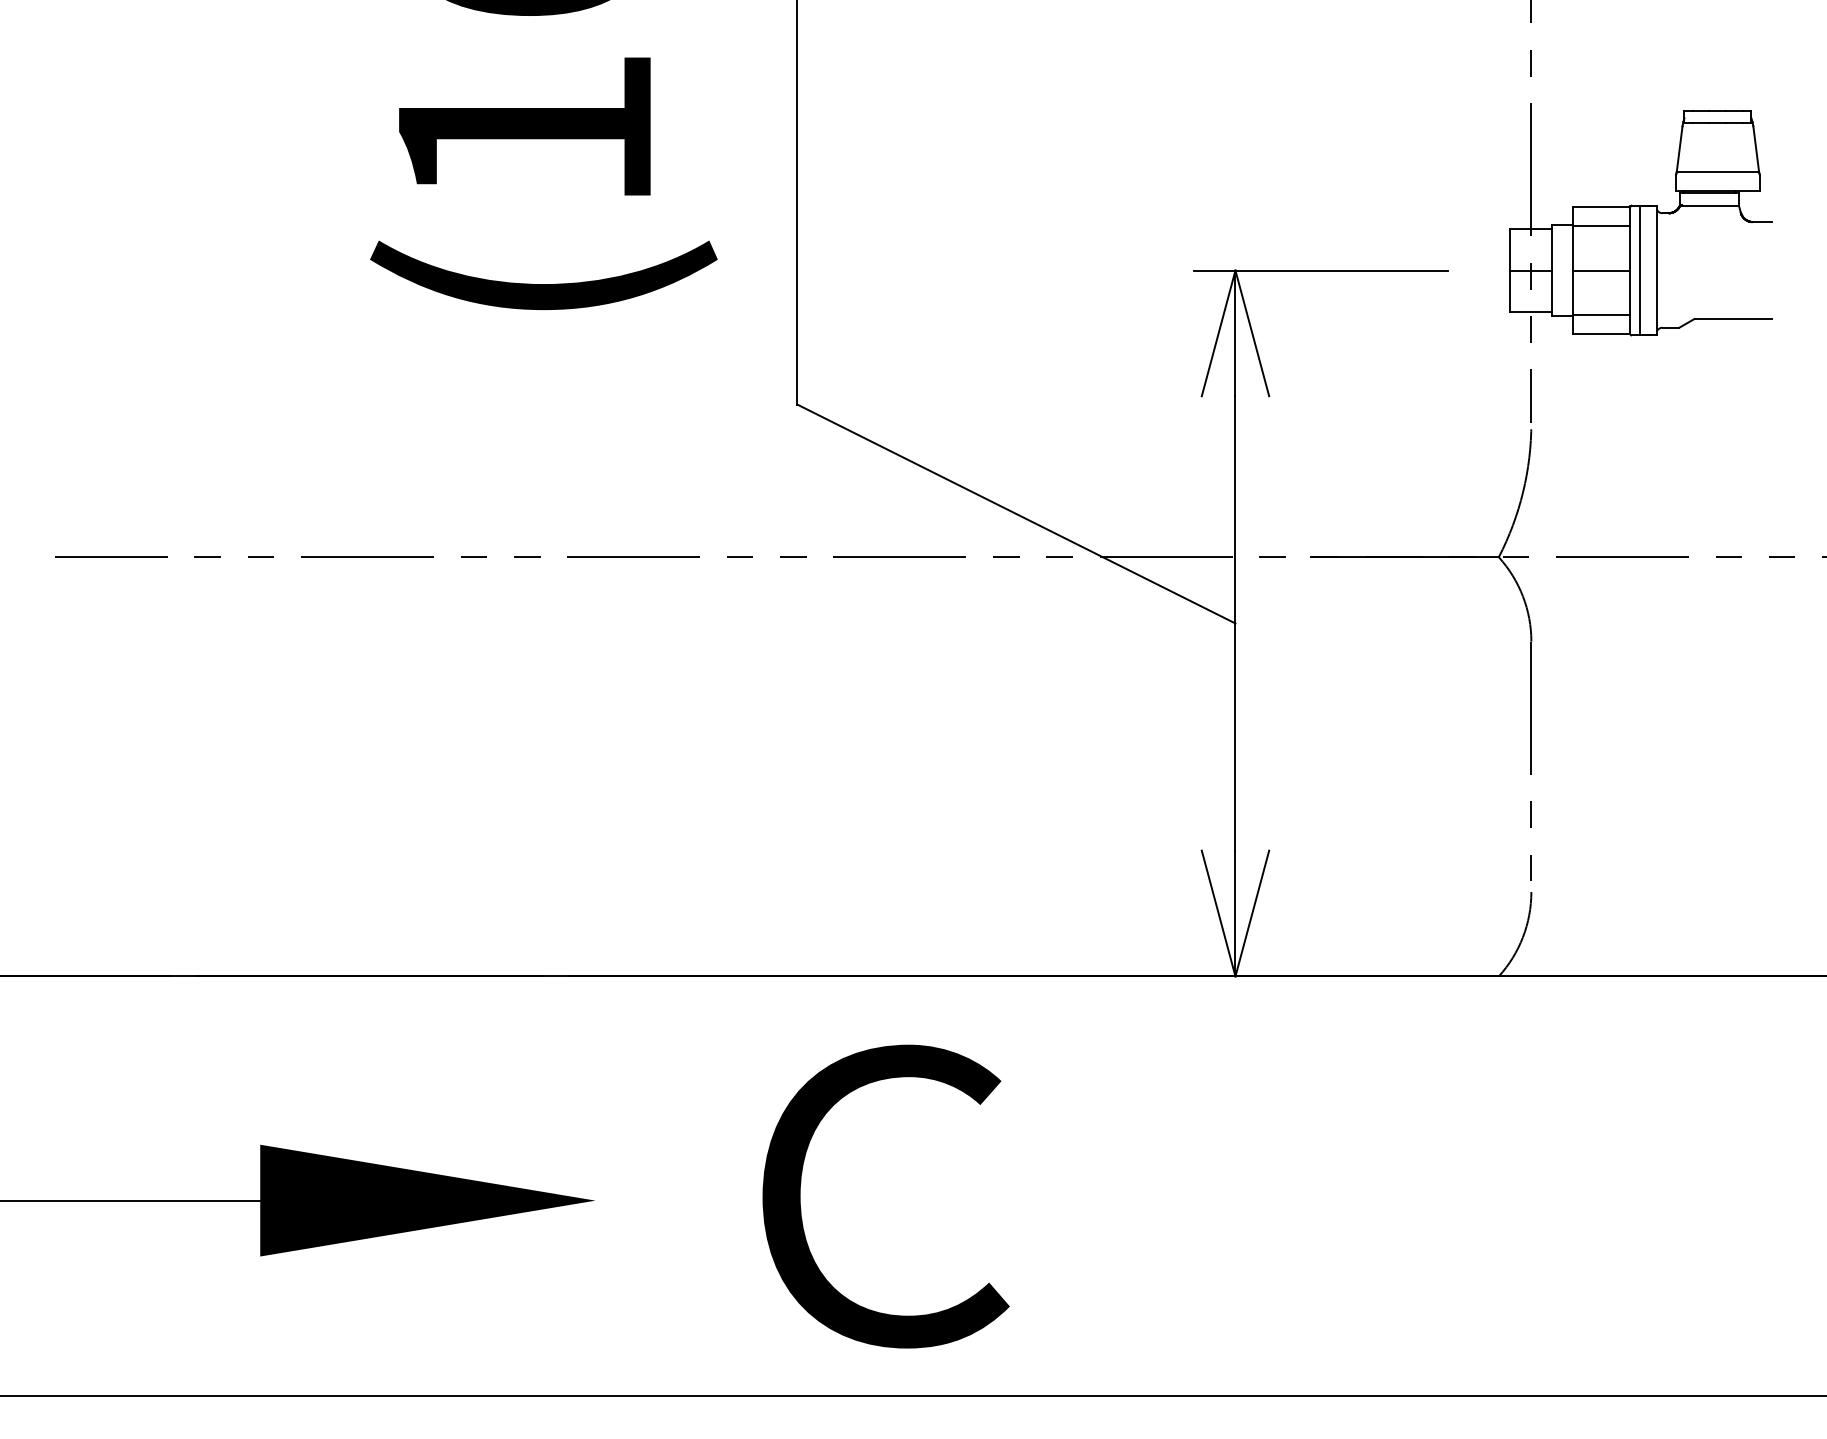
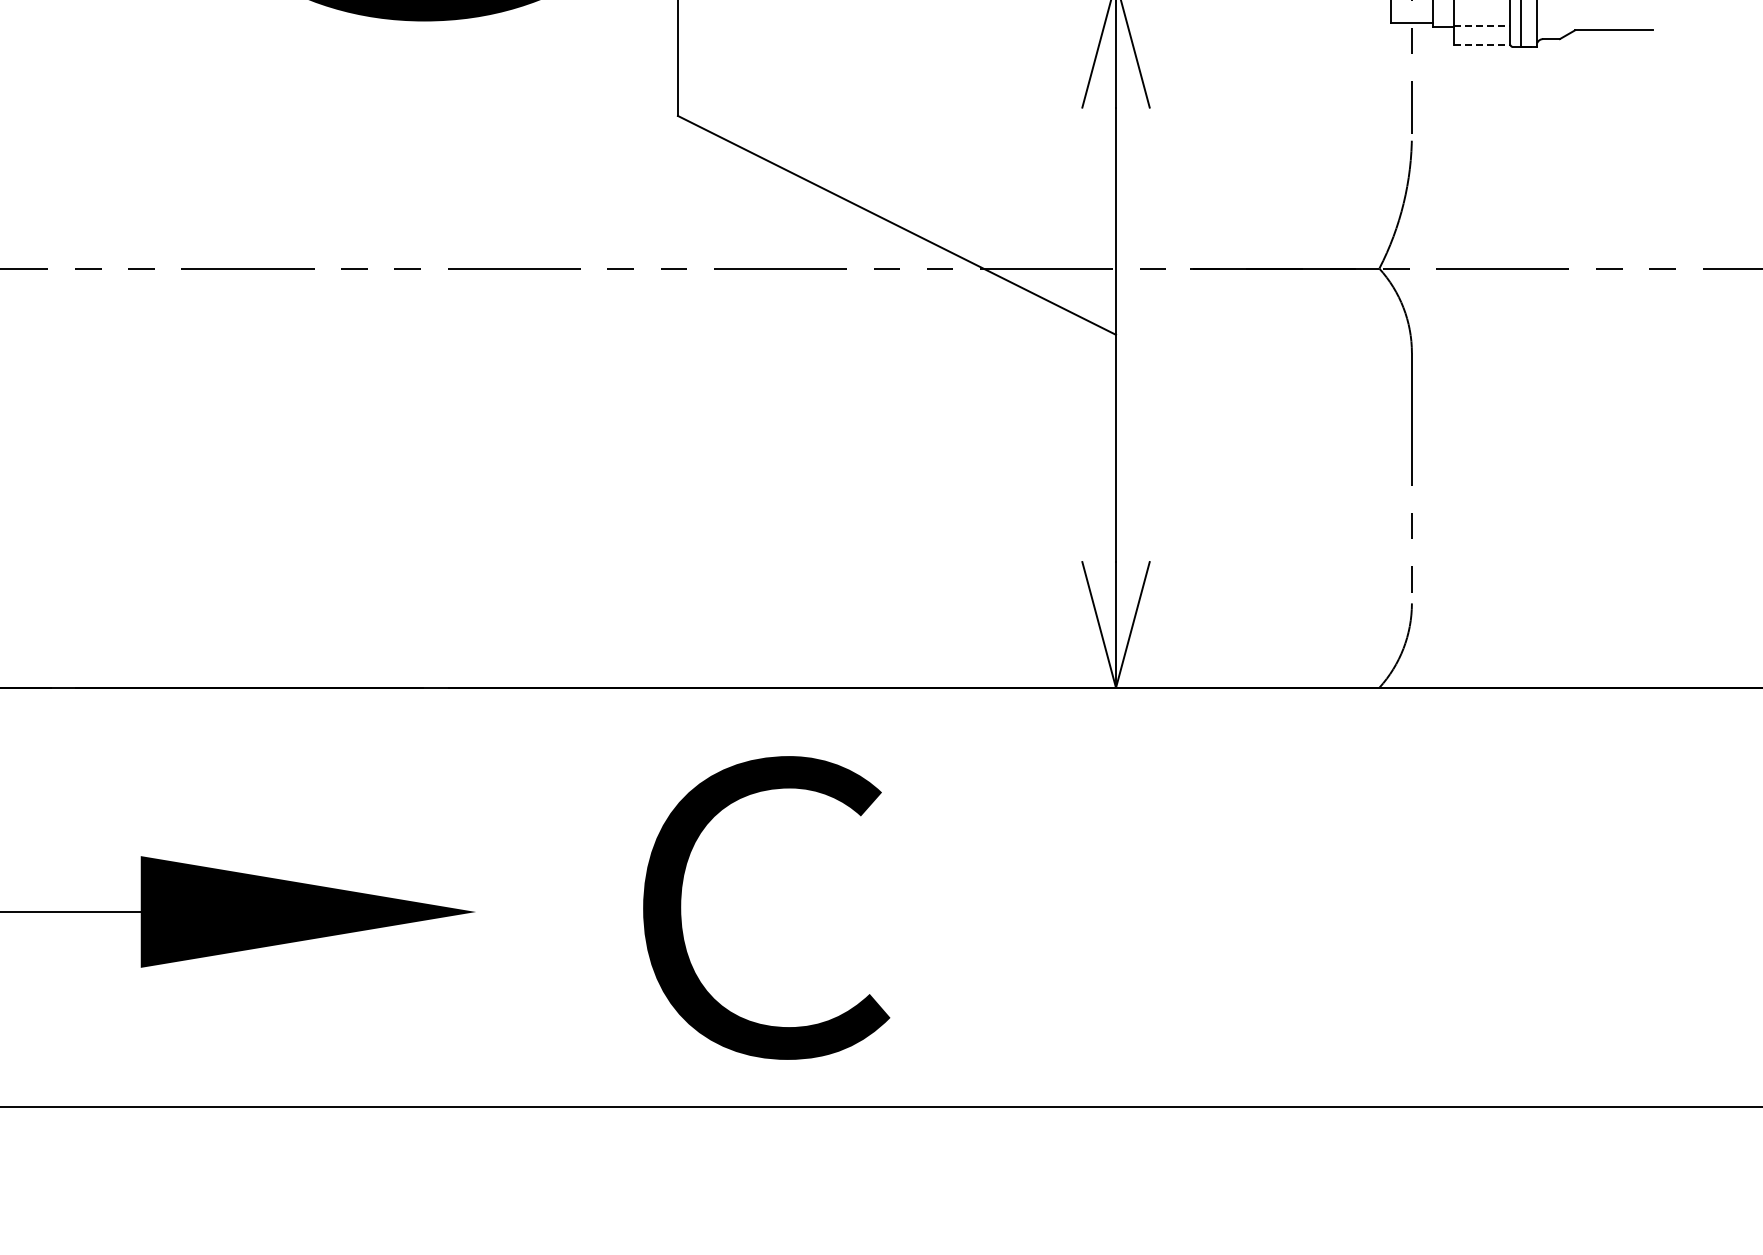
line: (1602, 315) -> (1483, 26), solid -> dashed
line: (1602, 333) -> (1483, 44), solid -> dashed

